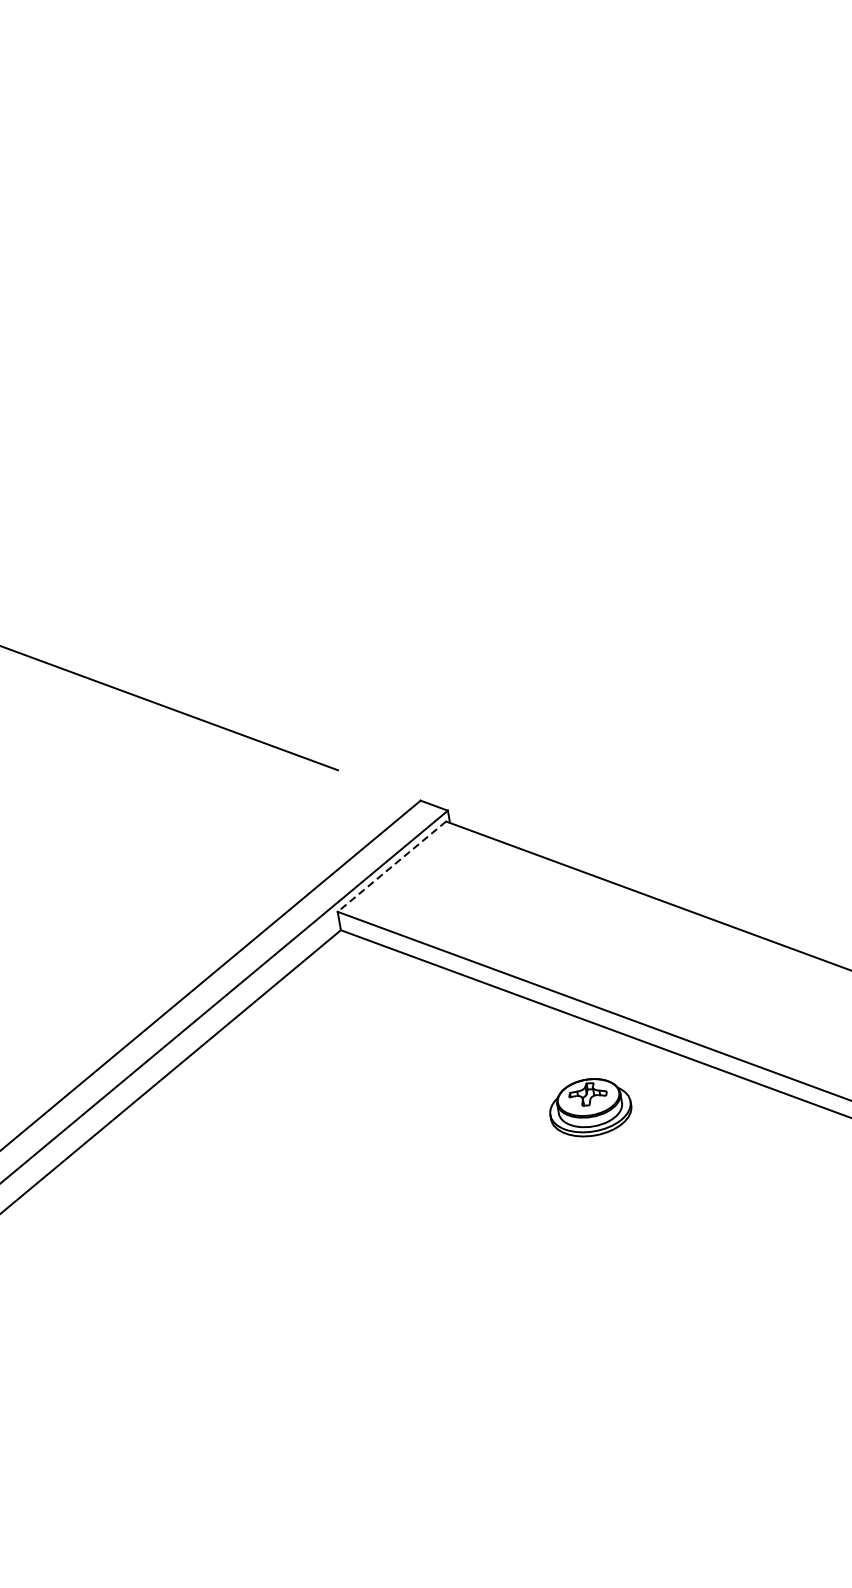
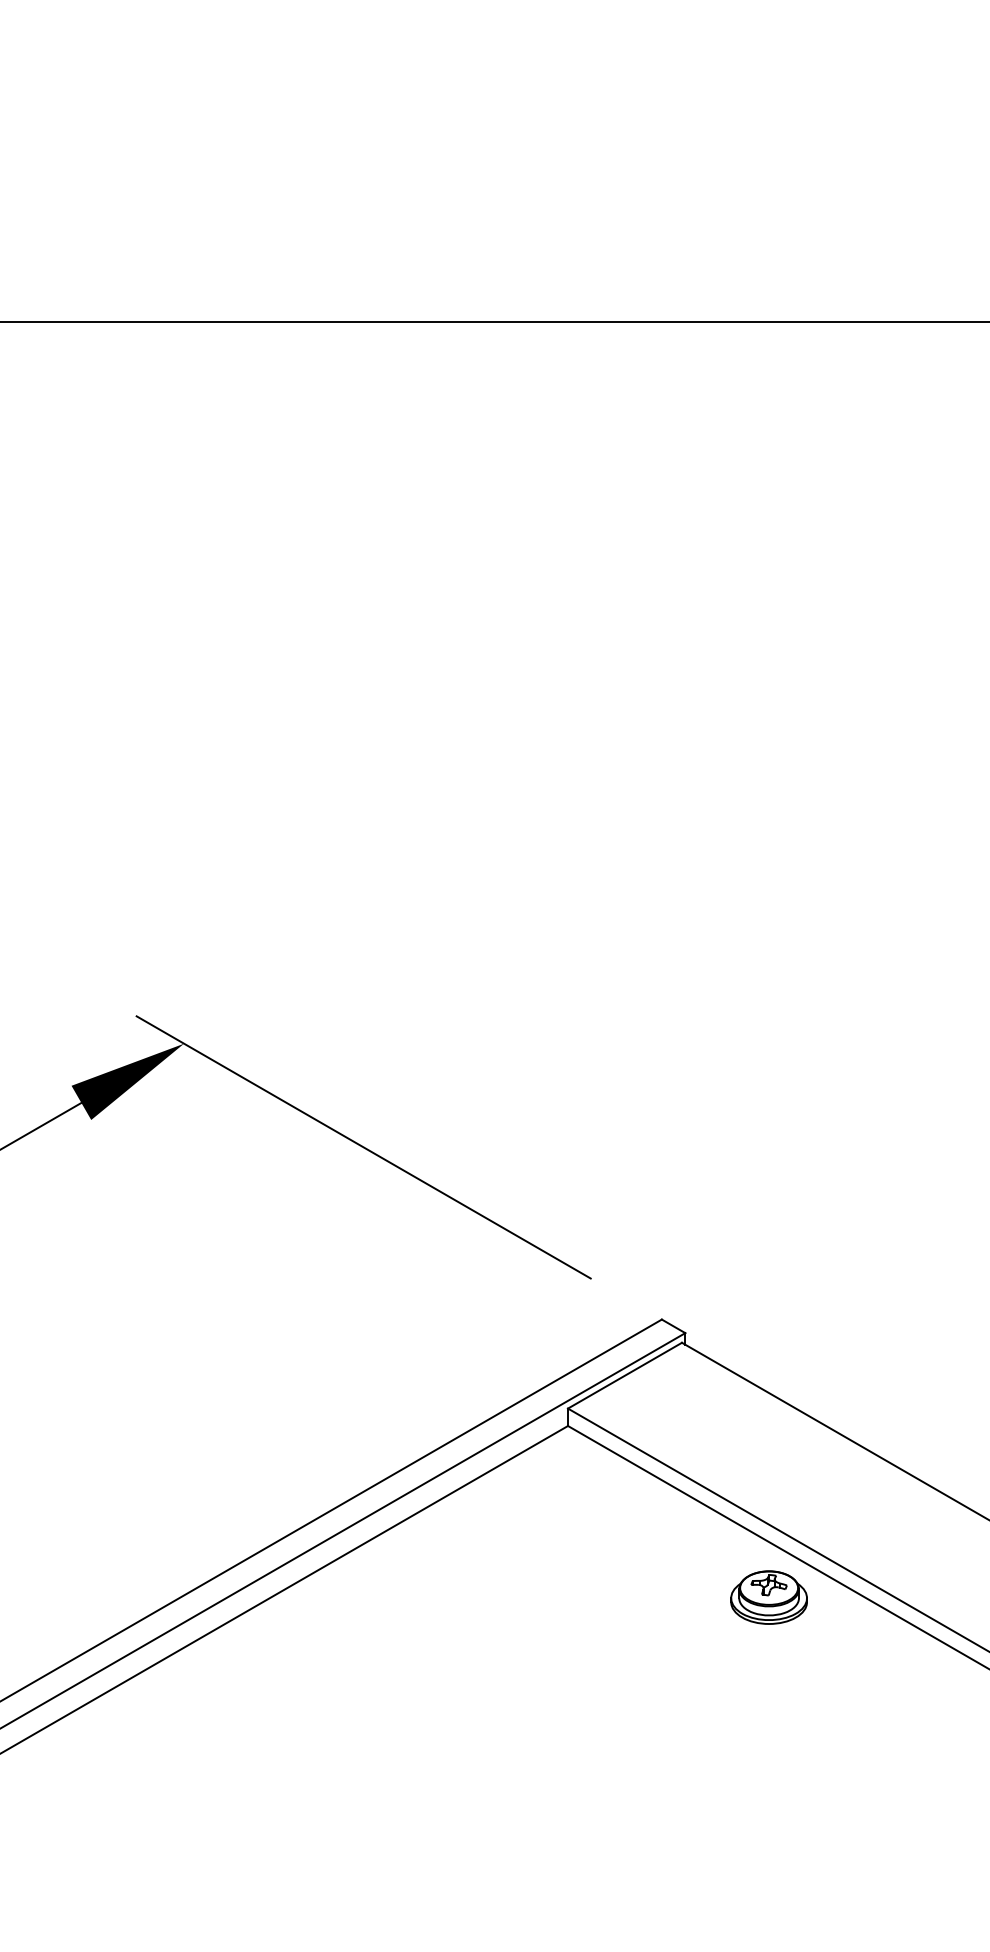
line: (392, 866) -> (625, 1375), dashed -> solid
part: (589, 1107) -> (768, 1597), moved

